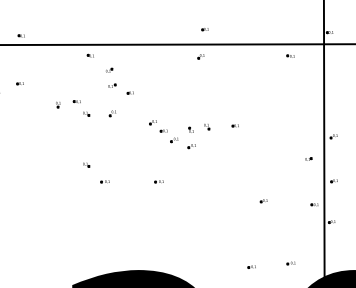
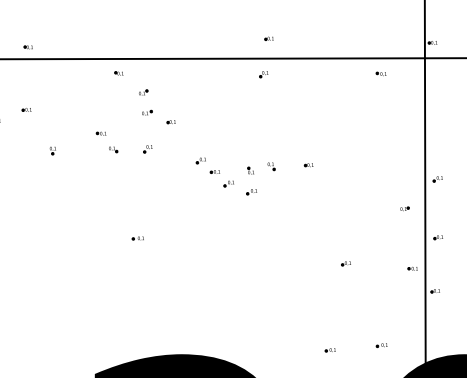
part: (58, 104) -> (53, 150), moved
part: (86, 164) -> (113, 215), removed
part: (158, 181) -> (207, 238), removed

